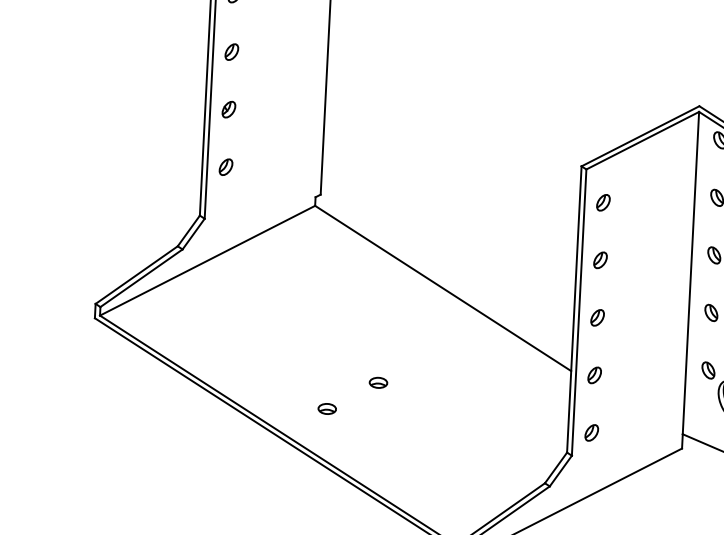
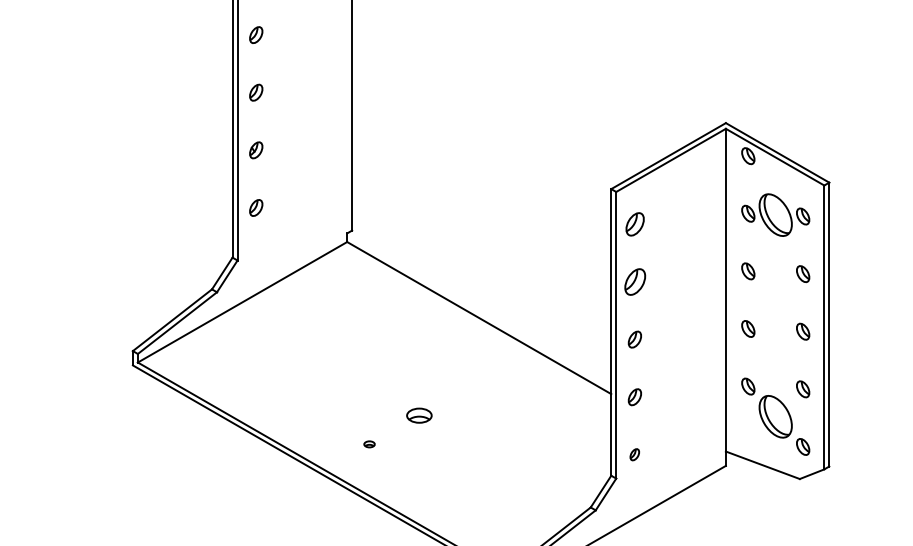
part: (602, 202) -> (634, 224), size x1.4
part: (600, 259) -> (634, 281), size x1.6
part: (378, 382) -> (419, 415), size x1.4
part: (327, 409) -> (369, 444), size x0.6
part: (591, 432) -> (634, 454), size x0.7

